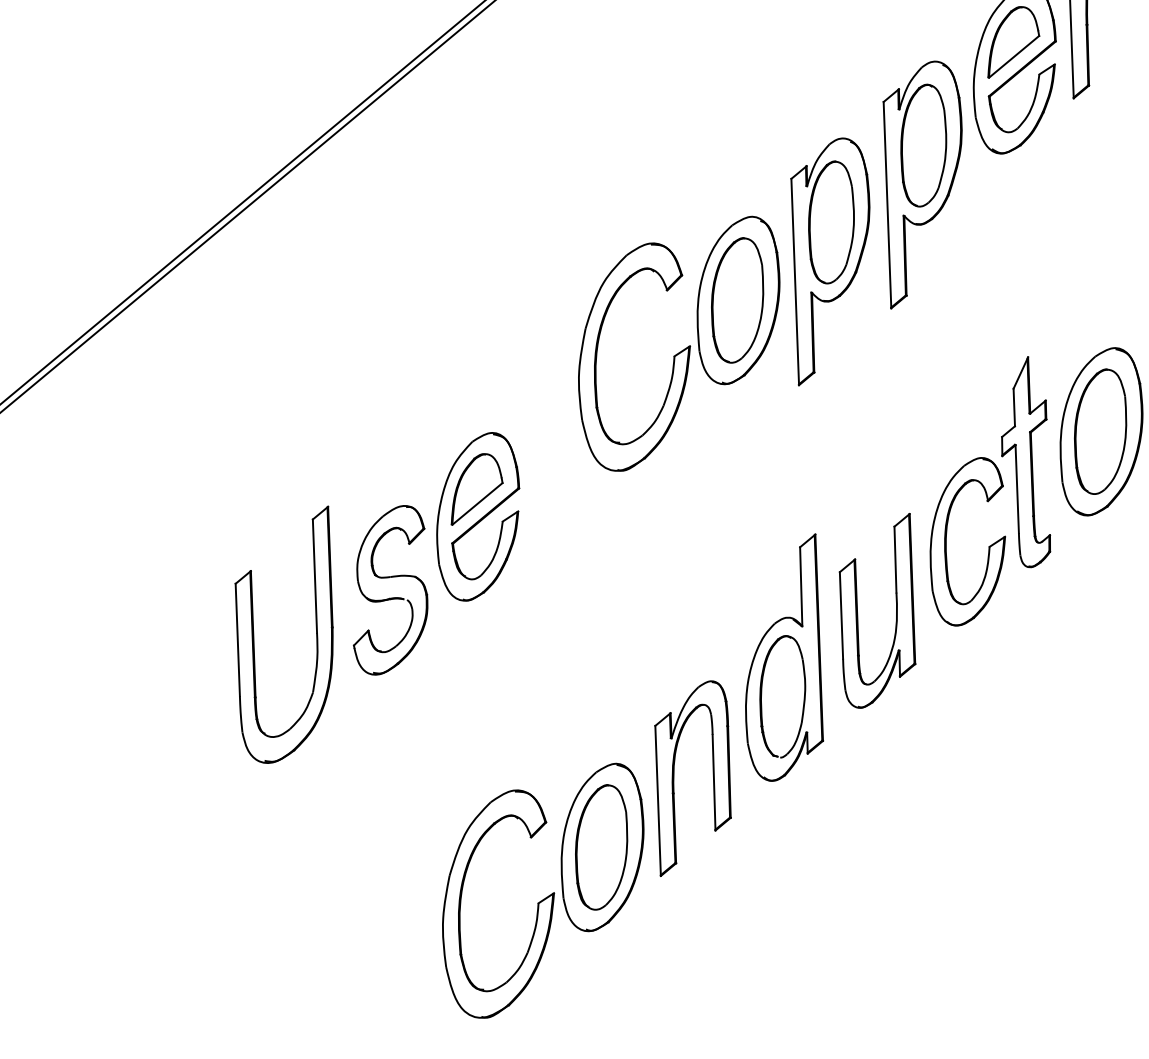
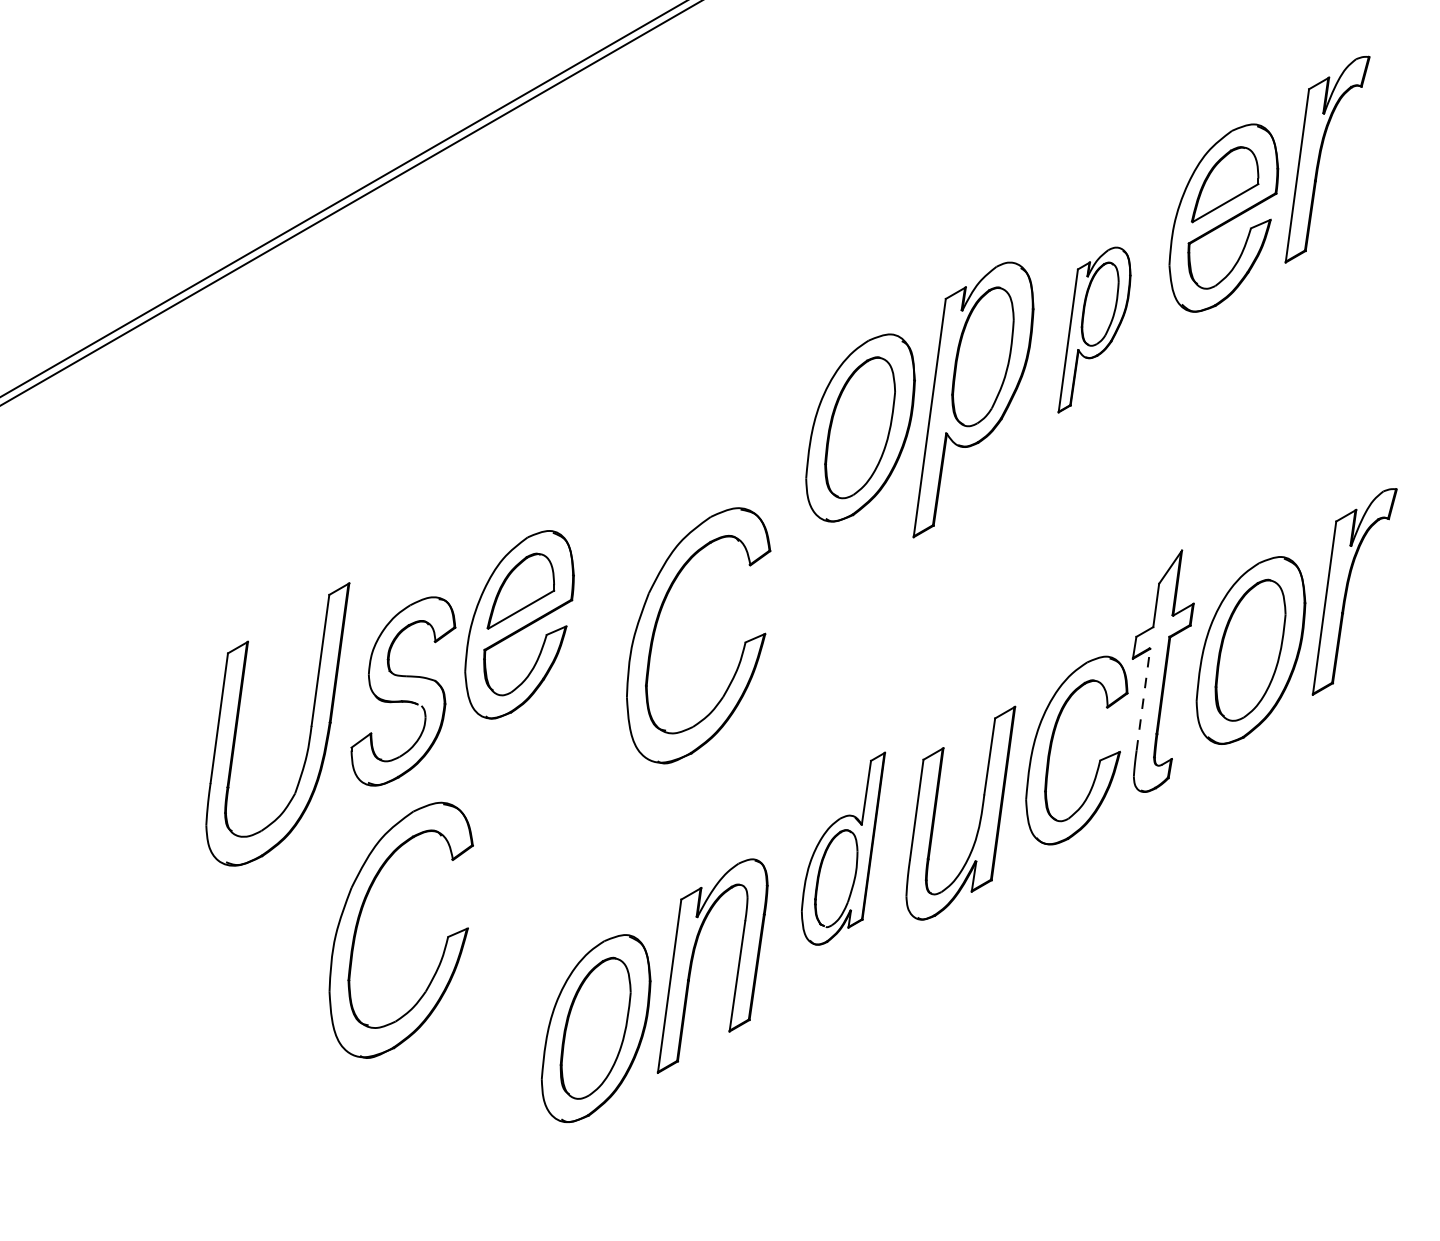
part: (921, 182) -> (1094, 329), size x0.6
part: (597, 351) -> (658, 621), moved
line: (1017, 488) -> (1143, 699), solid -> dashed
part: (785, 658) -> (843, 848), size x0.7
part: (461, 899) -> (360, 917), moved

